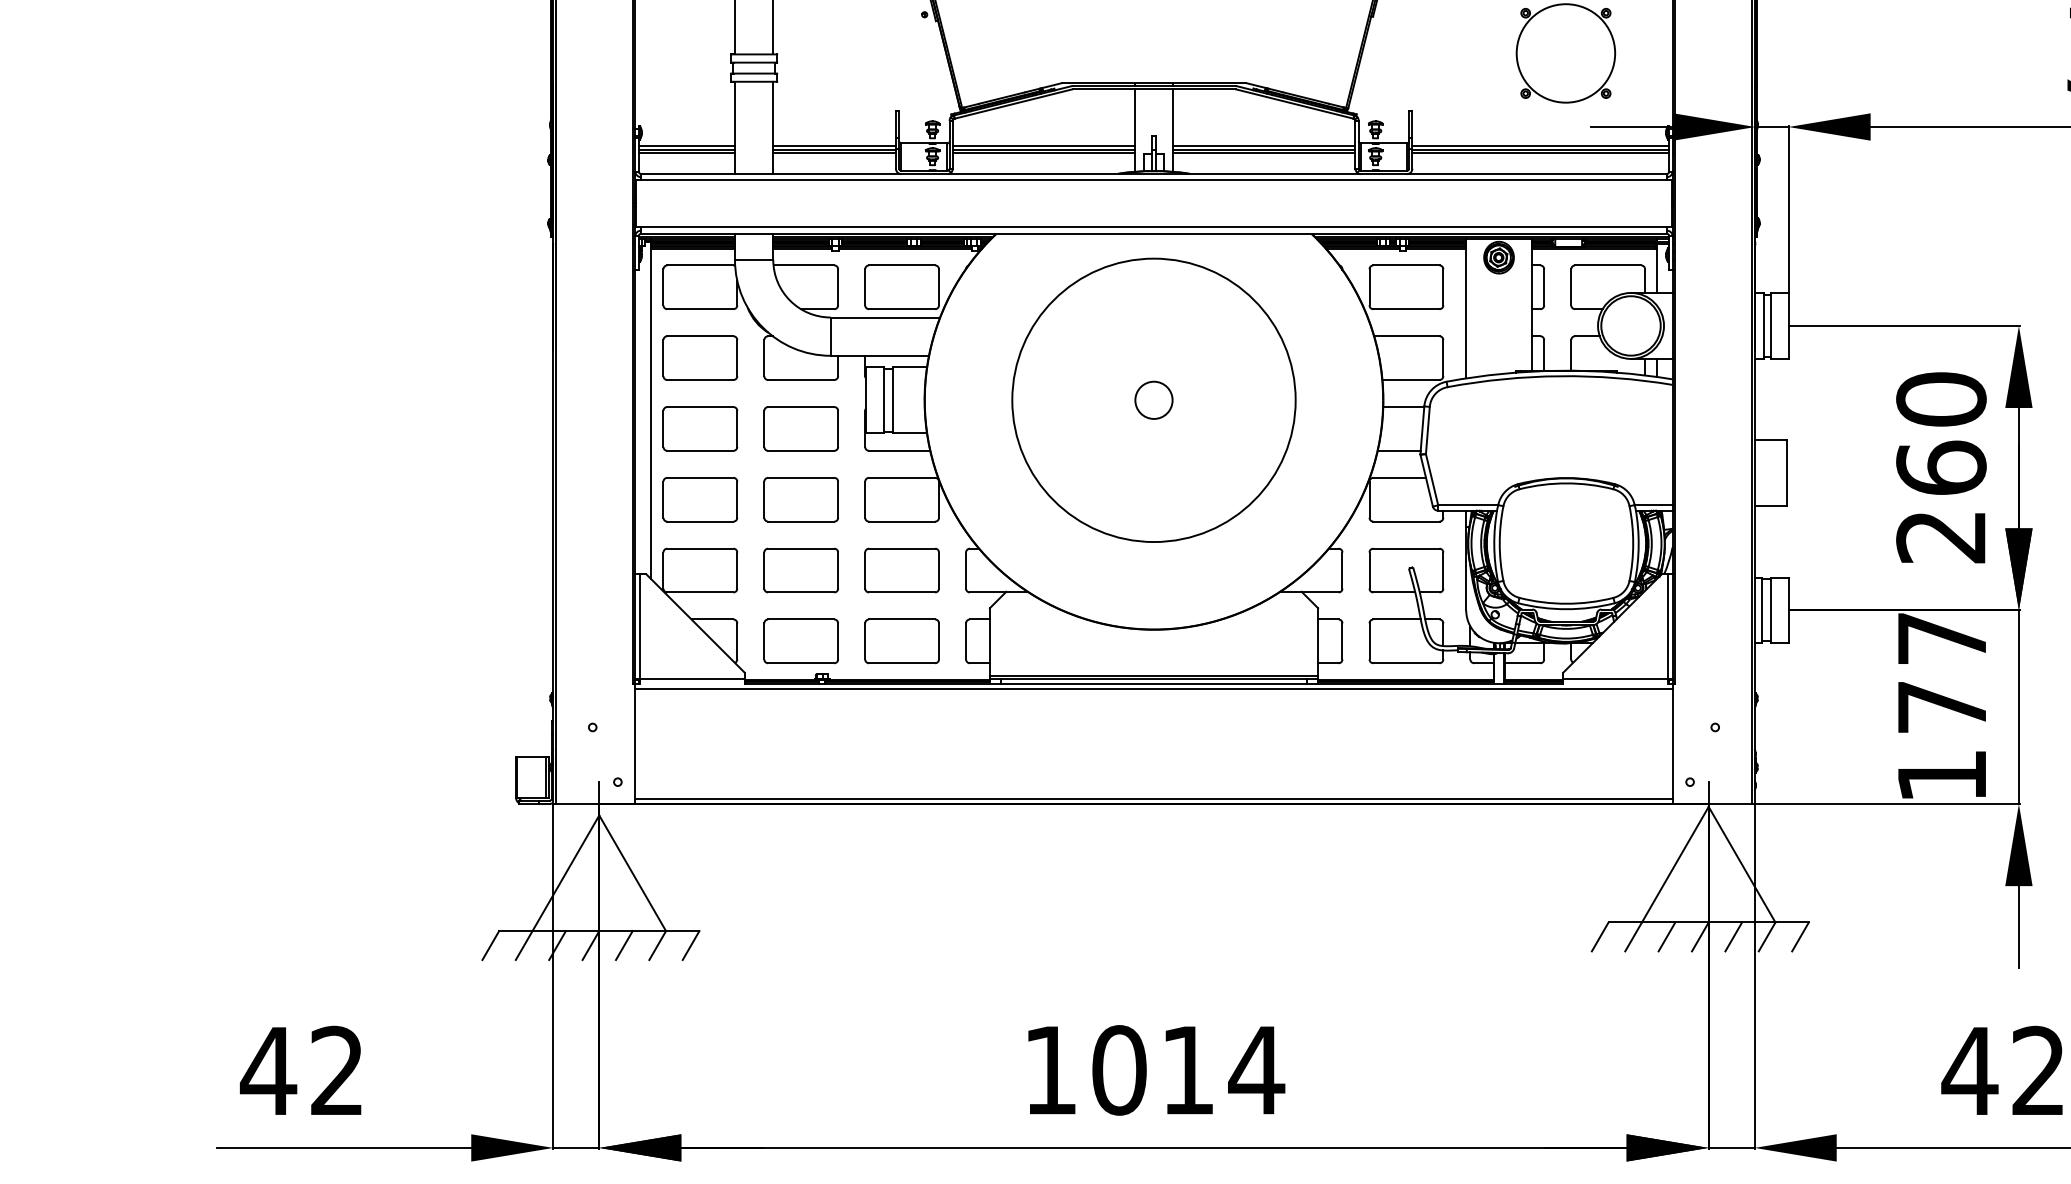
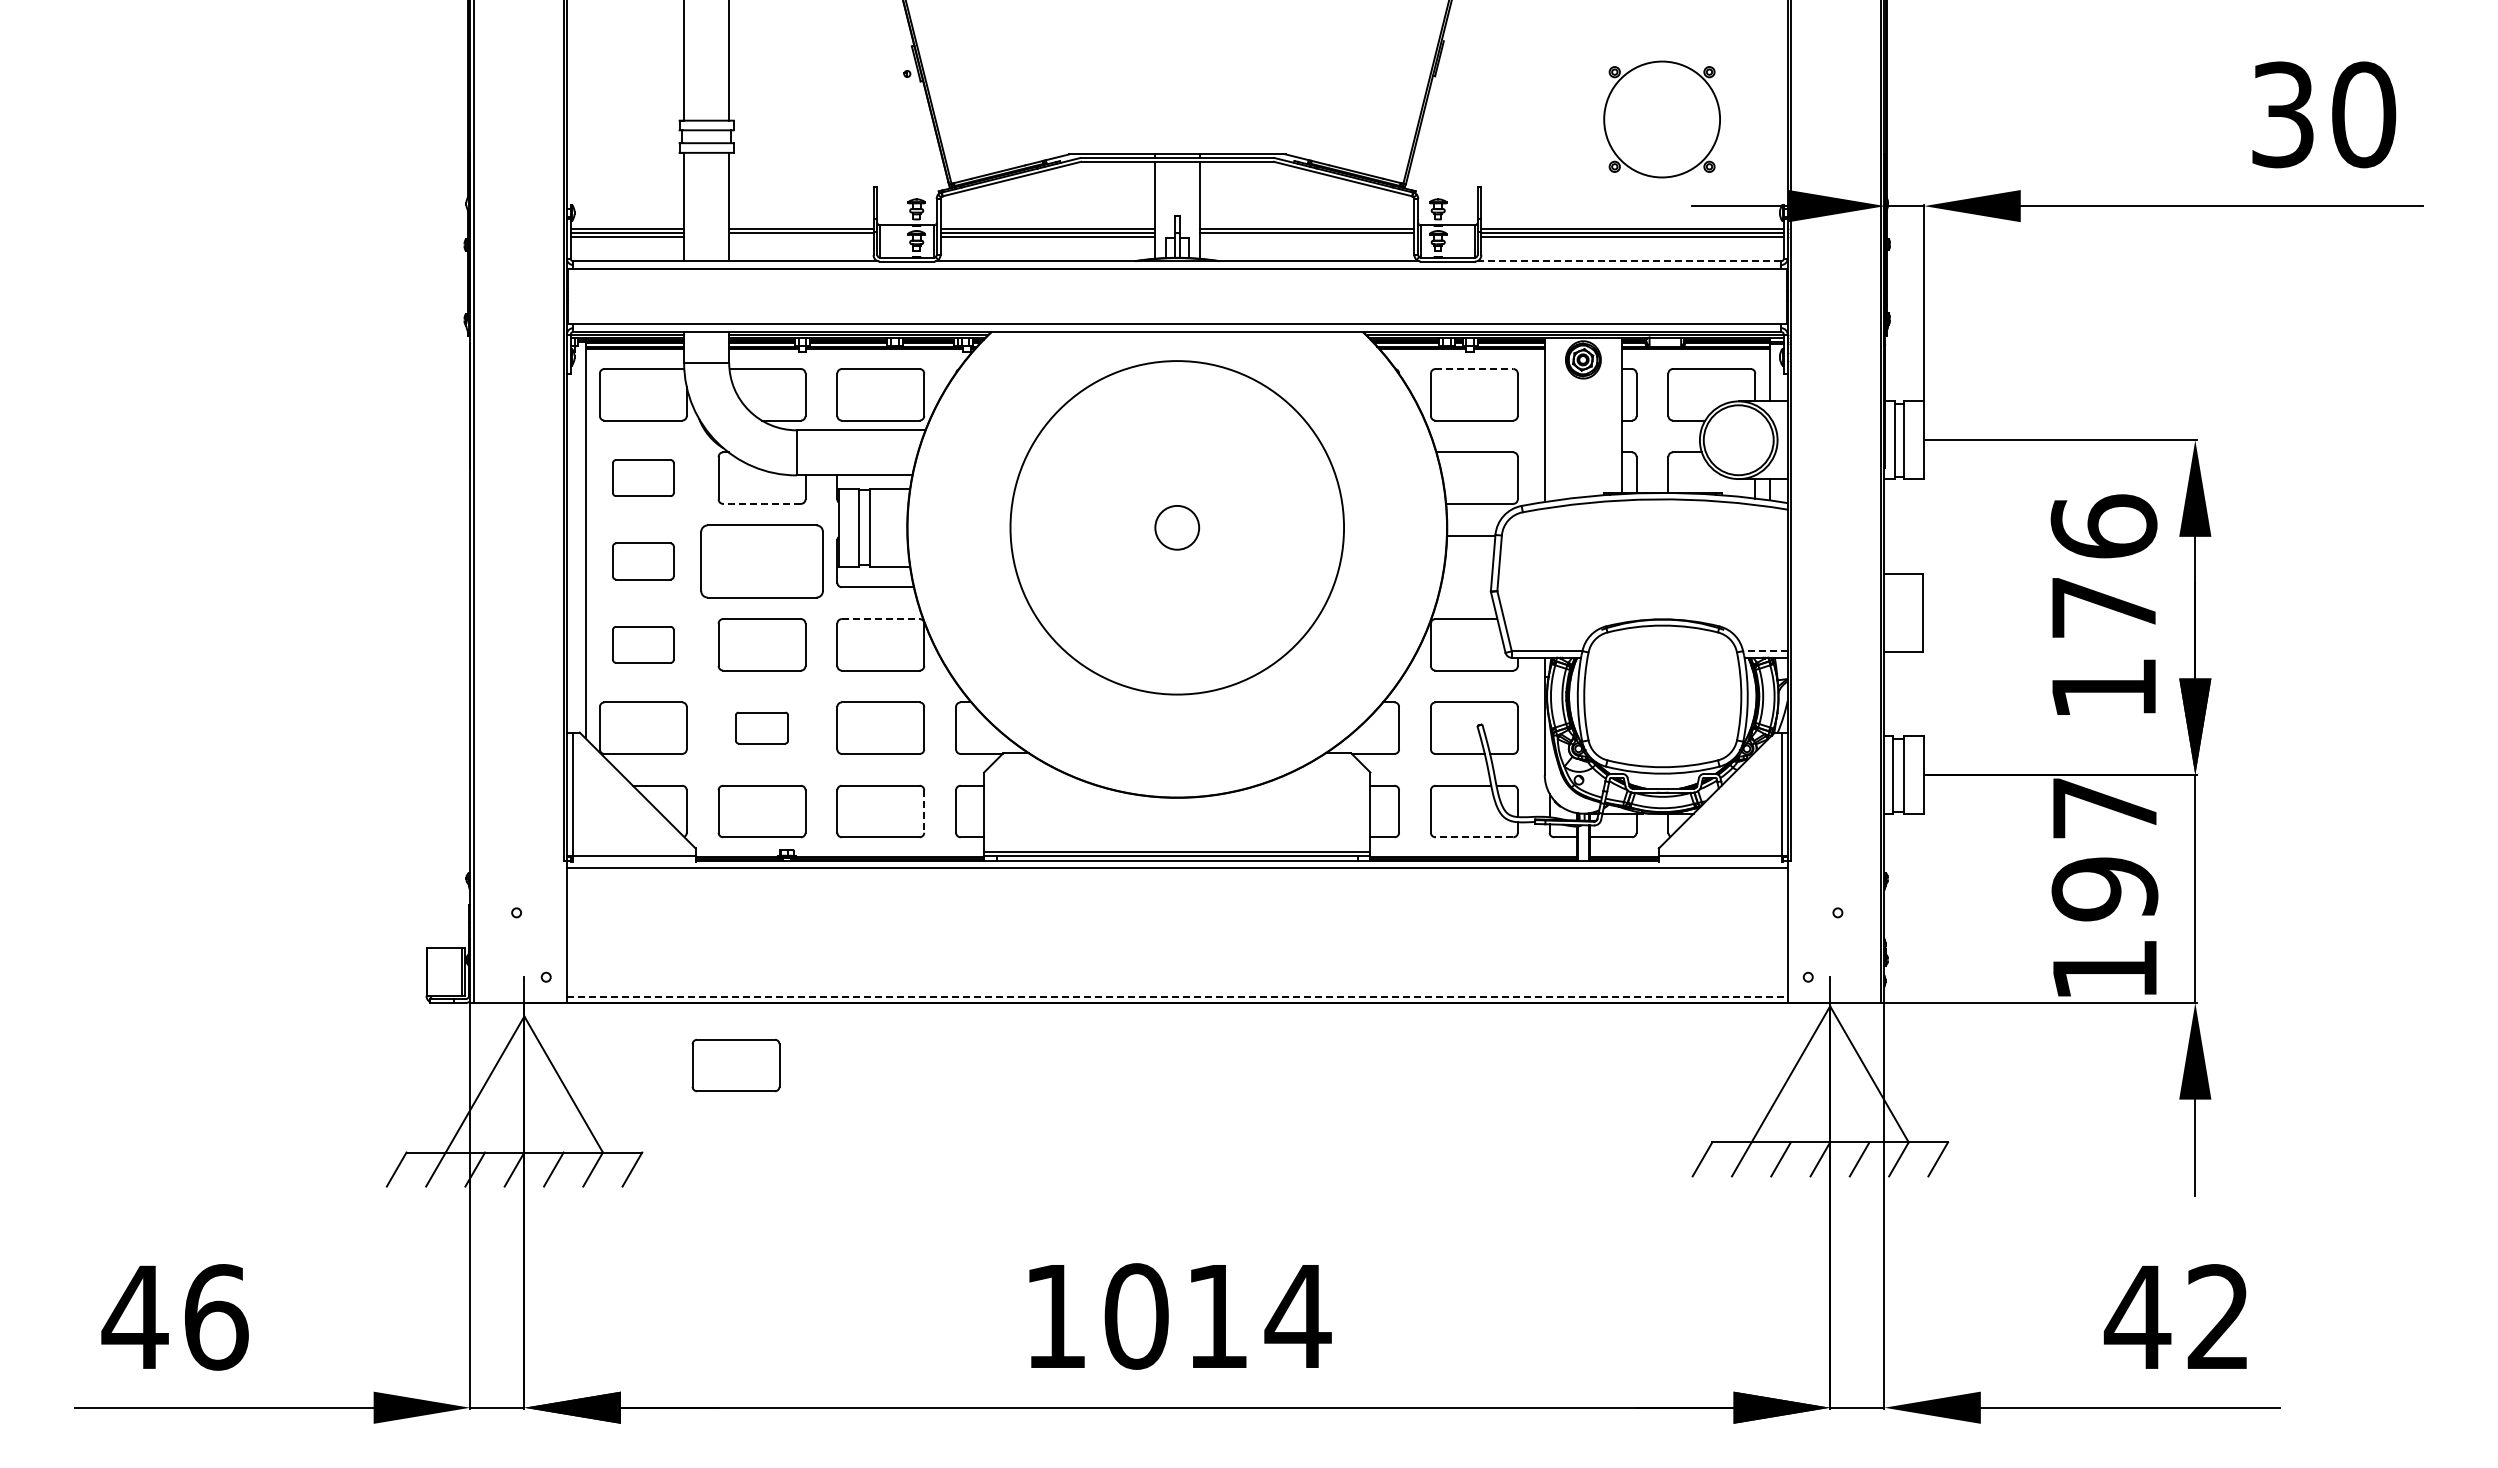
line: (834, 152) -> (801, 236), removed
line: (1264, 152) -> (1307, 236), removed
line: (1538, 174) -> (1629, 261), solid -> dashed
line: (1406, 265) -> (1474, 369), solid -> dashed
part: (700, 357) -> (643, 477), size x0.7
line: (801, 379) -> (762, 503), solid -> dashed
part: (700, 428) -> (643, 561), size x0.7
part: (800, 428) -> (761, 561), size x1.4
line: (1398, 451) -> (1465, 587), removed
text: (1940, 467) -> (2103, 606), 260 -> 176
line: (901, 478) -> (880, 619), solid -> dashed
part: (700, 499) -> (643, 644), size x0.7
line: (1652, 505) -> (1764, 651), solid -> dashed
part: (800, 569) -> (761, 727), size x0.6
line: (939, 642) -> (924, 812), solid -> dashed
line: (1406, 663) -> (1474, 837), solid -> dashed
text: (1941, 707) -> (2104, 889), 177 -> 197
line: (1154, 798) -> (1177, 996), solid -> dashed
part: (778, 857) -> (735, 1065), added
text: (337, 1071) -> (216, 1317), 42 -> 46

